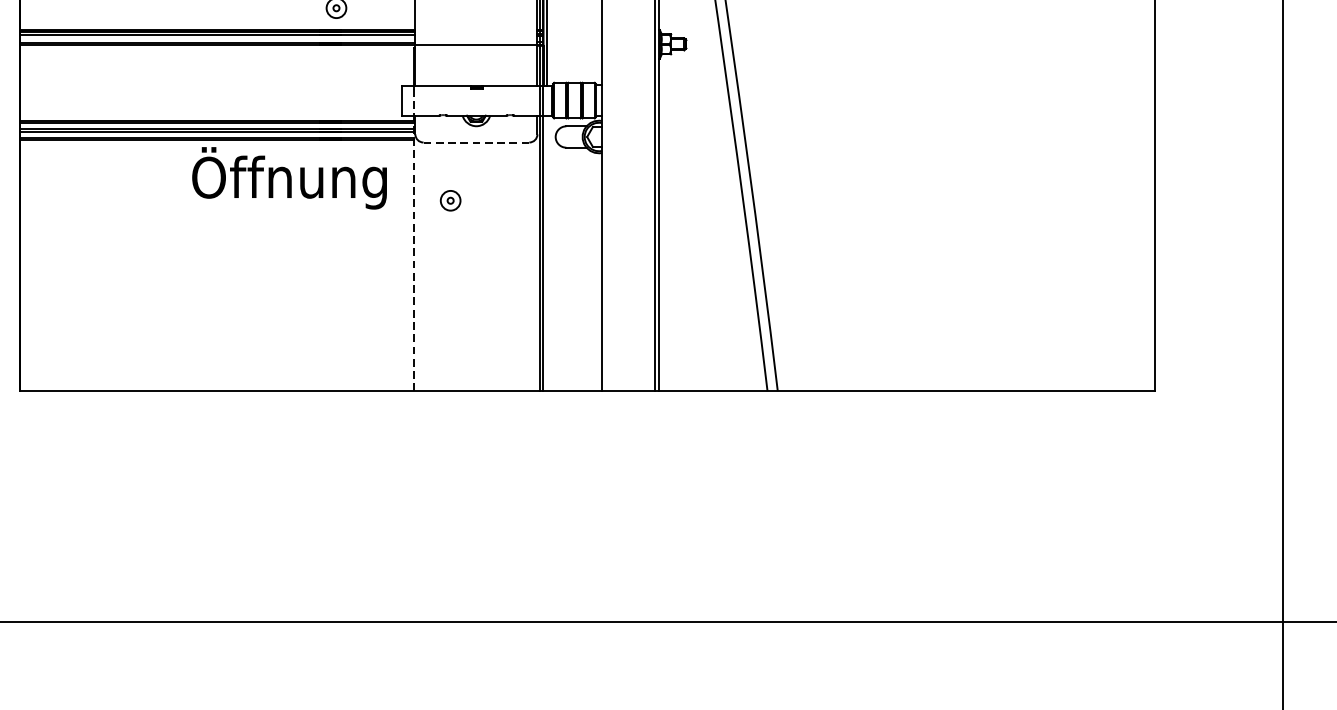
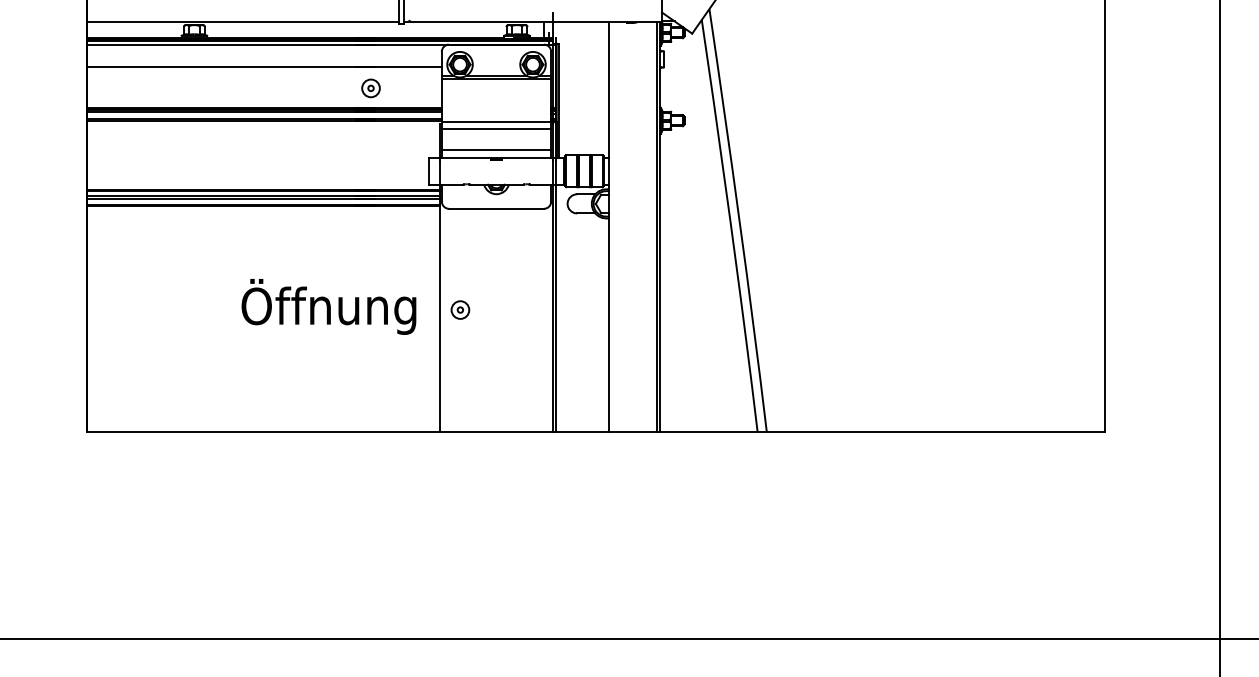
line: (476, 52) -> (496, 128), added
line: (476, 77) -> (496, 150), added
line: (477, 142) -> (497, 208), dashed -> solid
text: (289, 177) -> (328, 306), moved
part: (450, 200) -> (460, 309), moved
line: (413, 239) -> (440, 295), dashed -> solid

